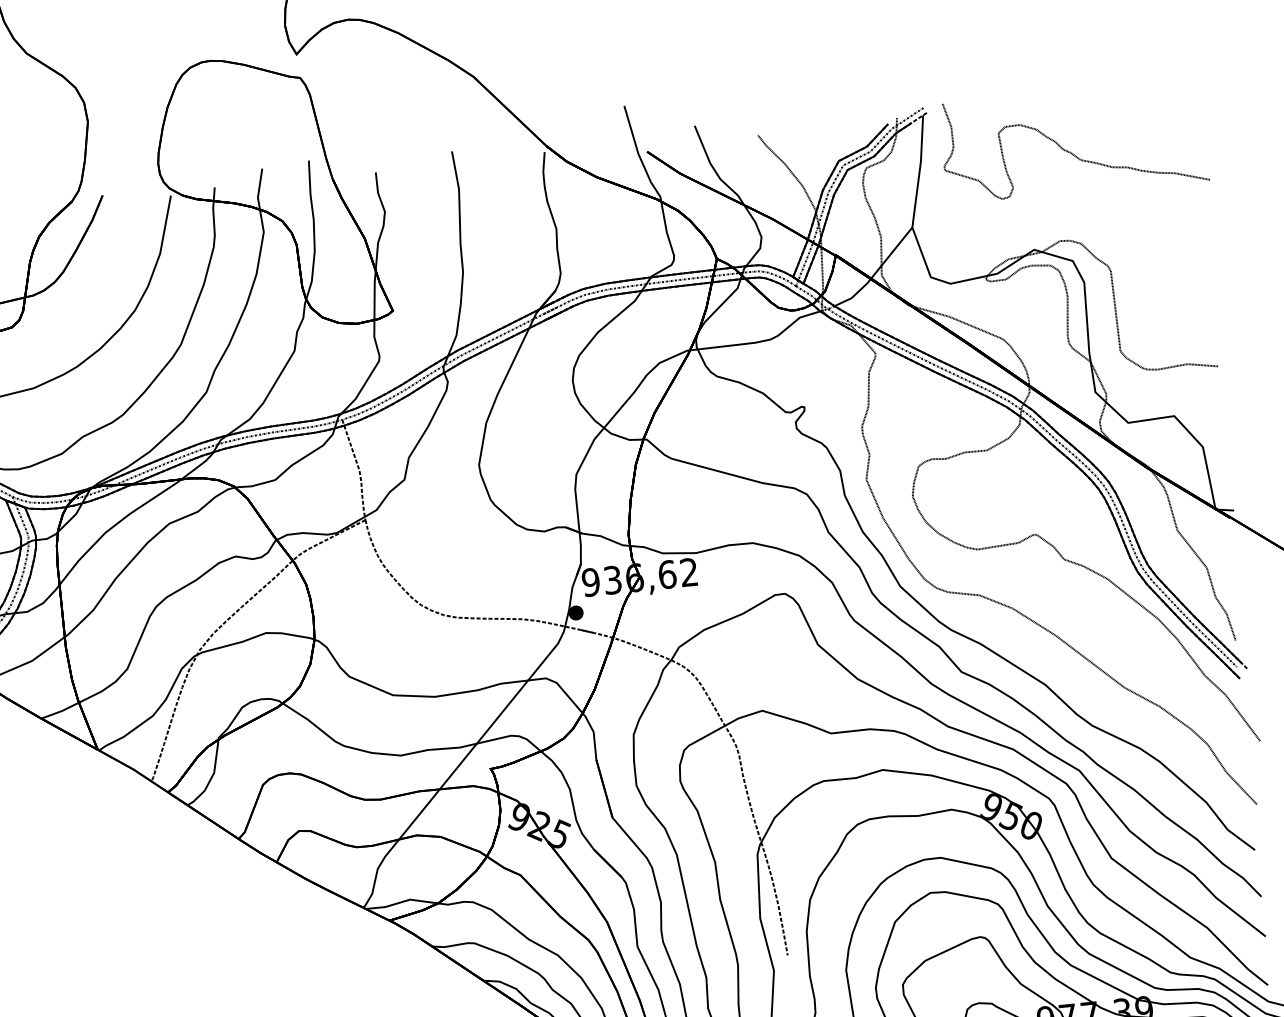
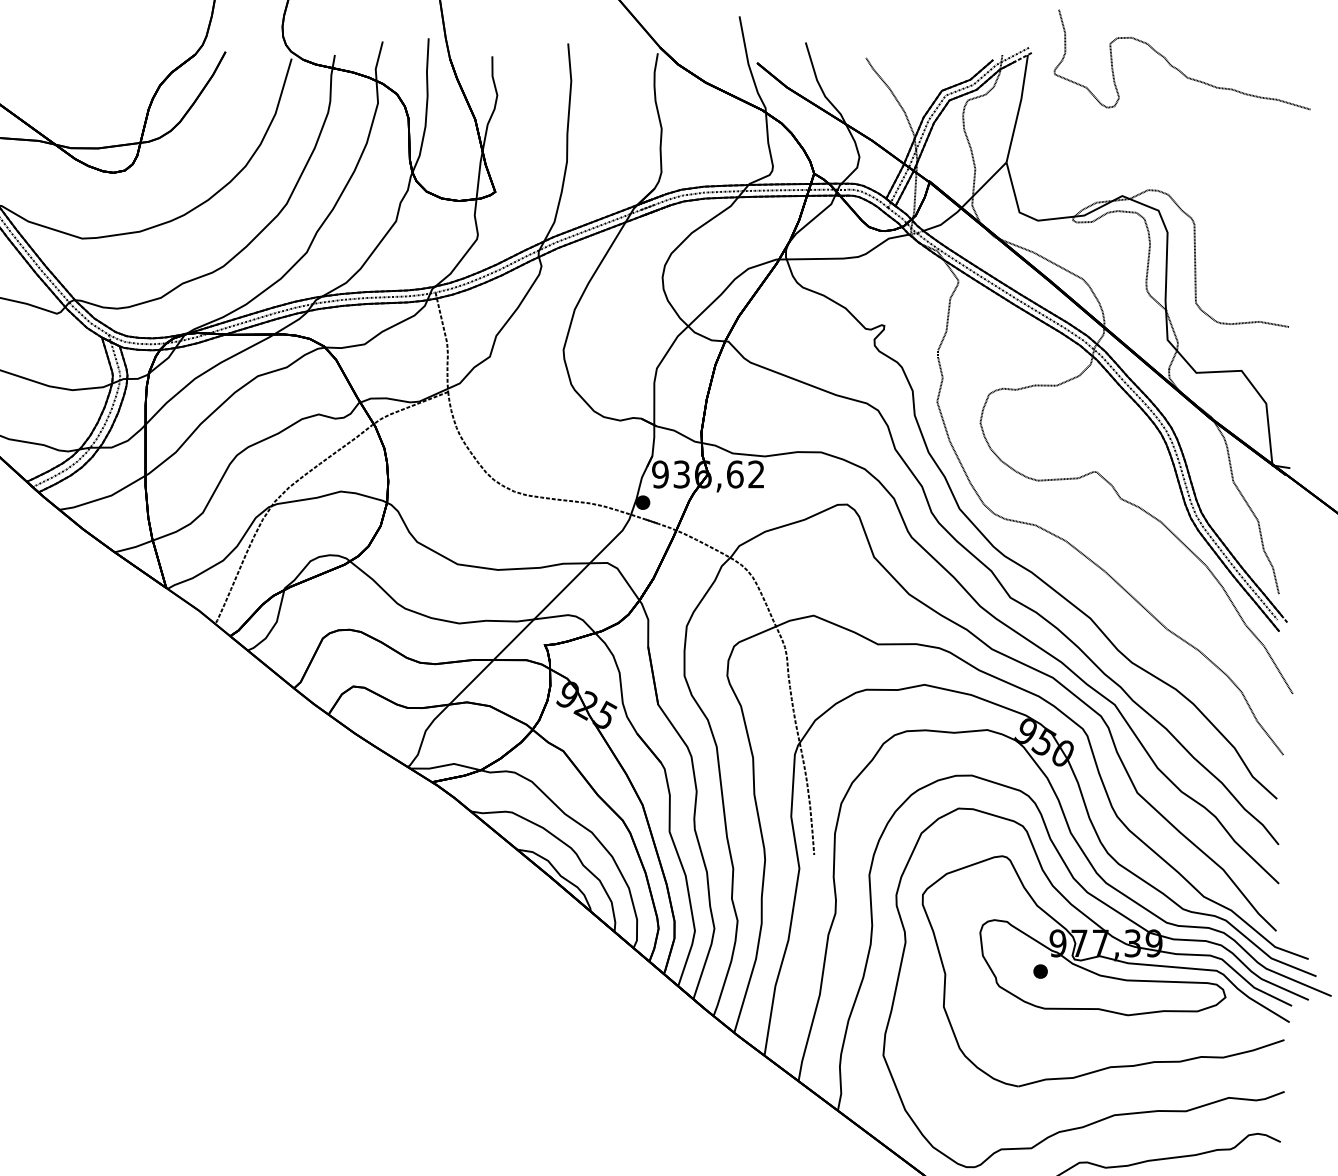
curve: (1068, 150) -> (1176, 67), moved

